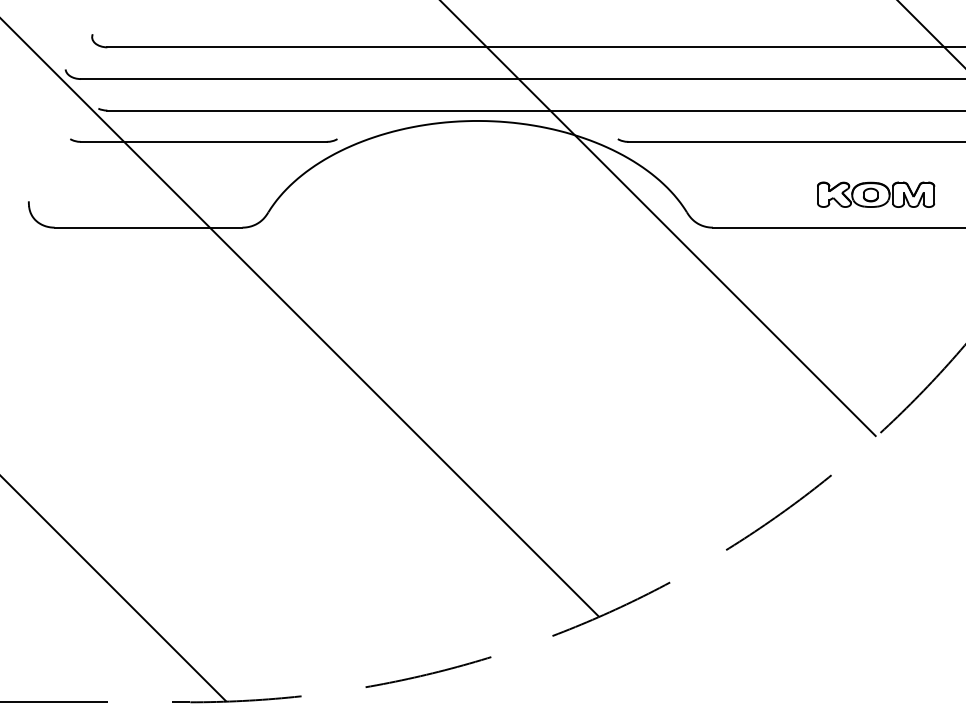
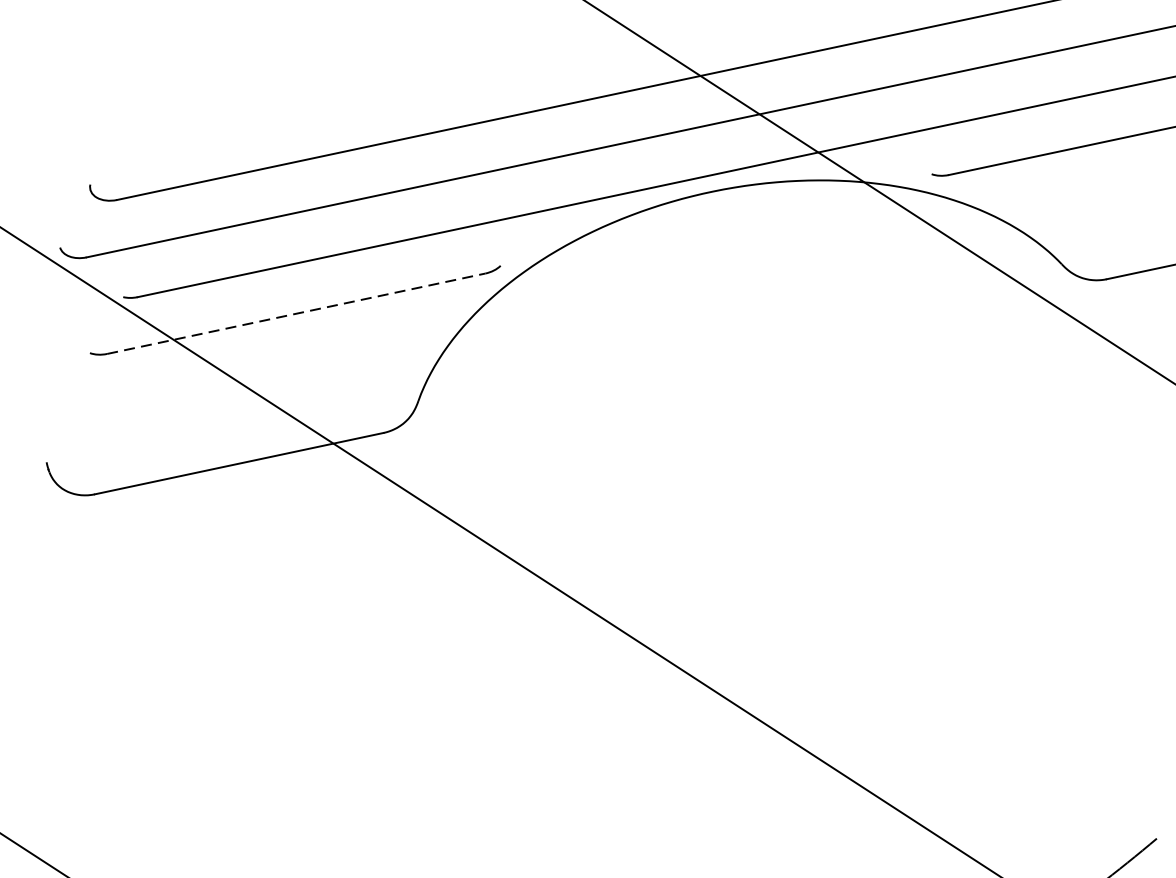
line: (204, 141) -> (297, 312), solid -> dashed

